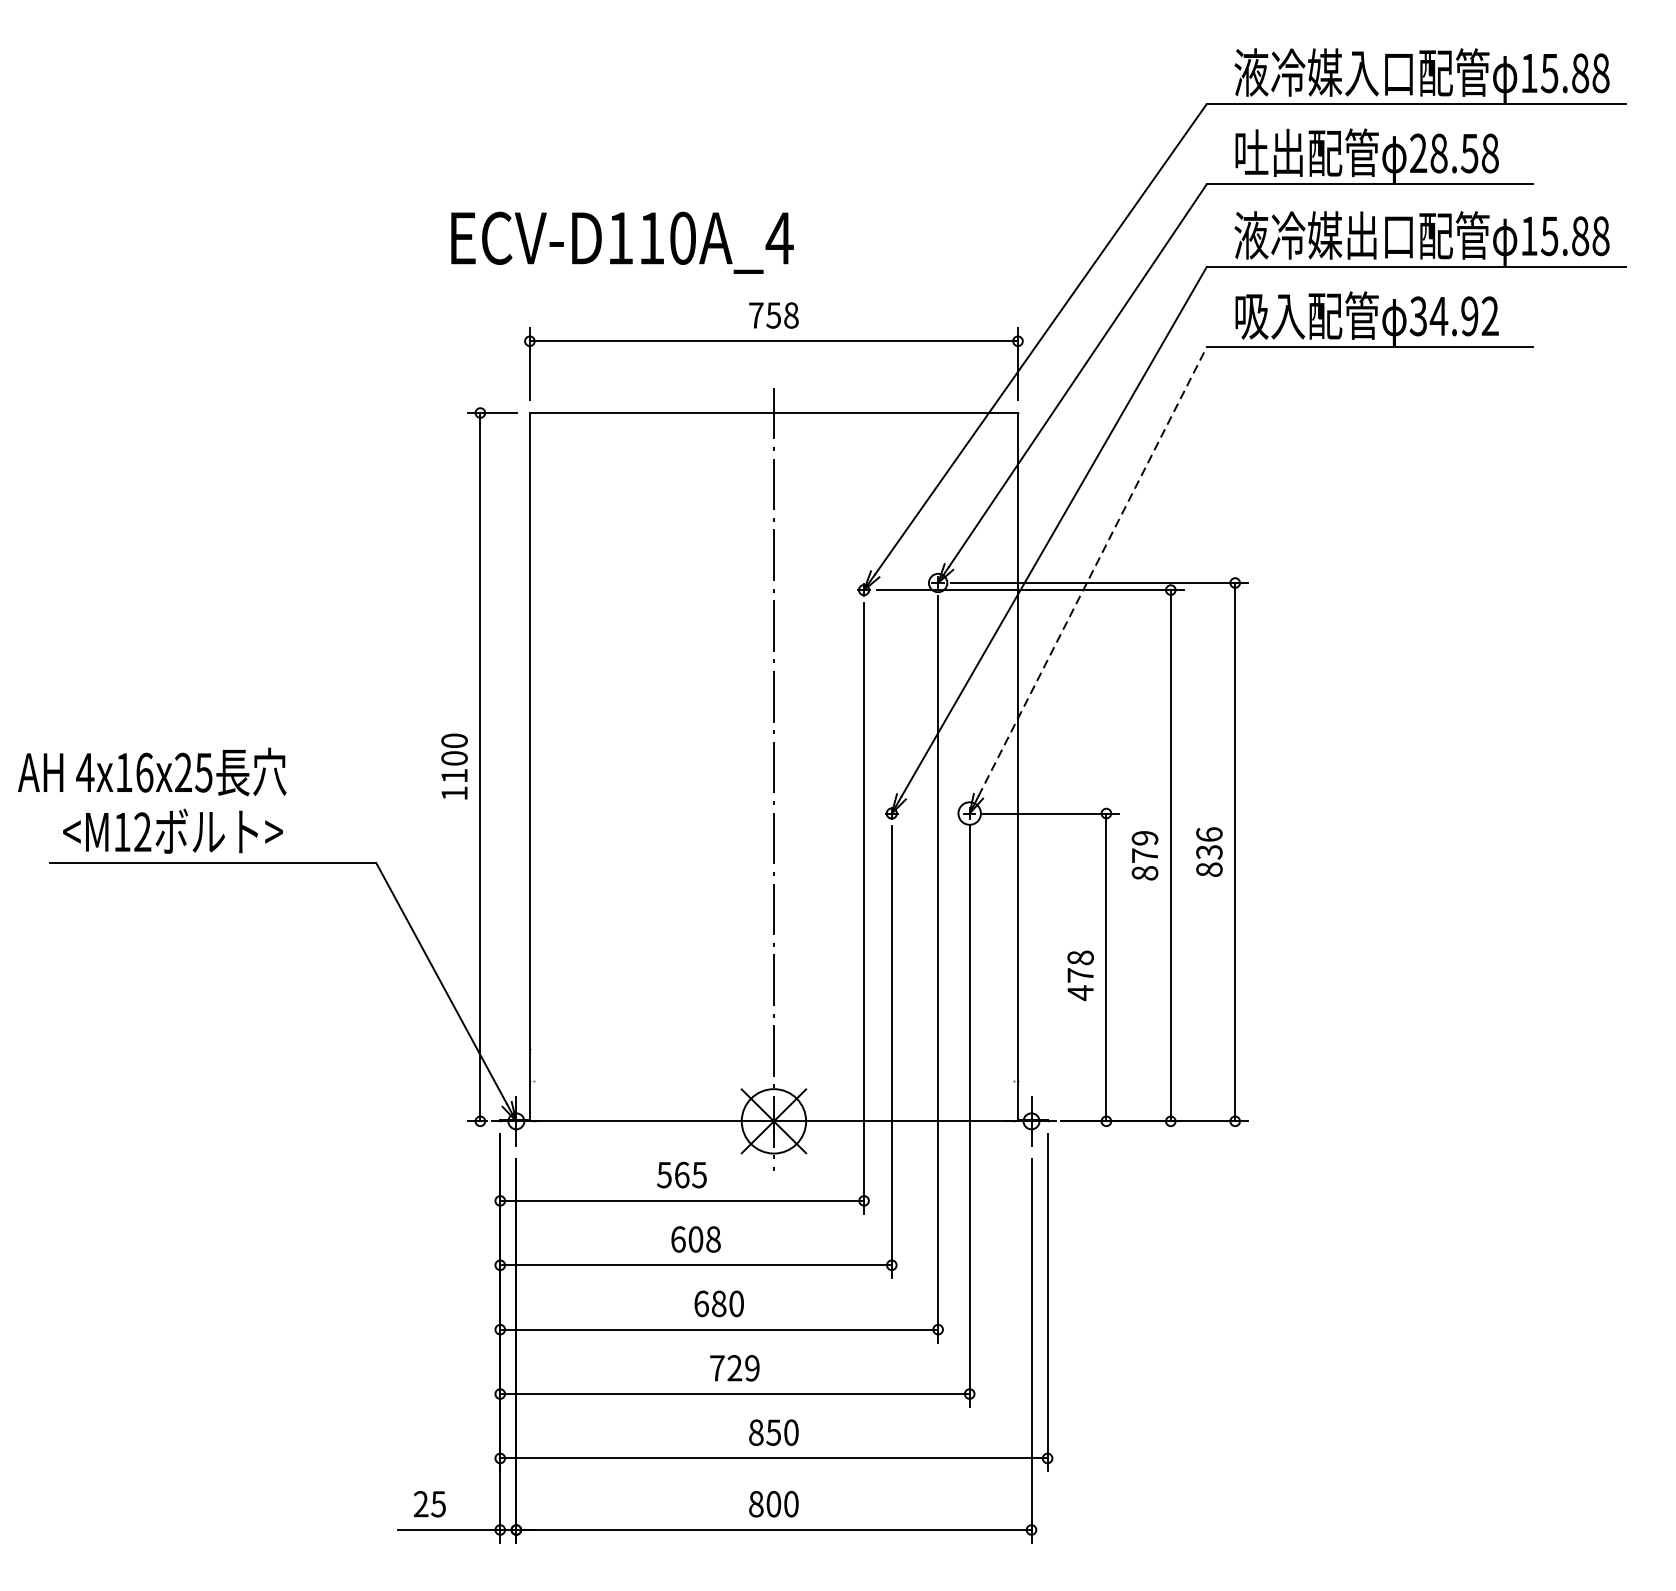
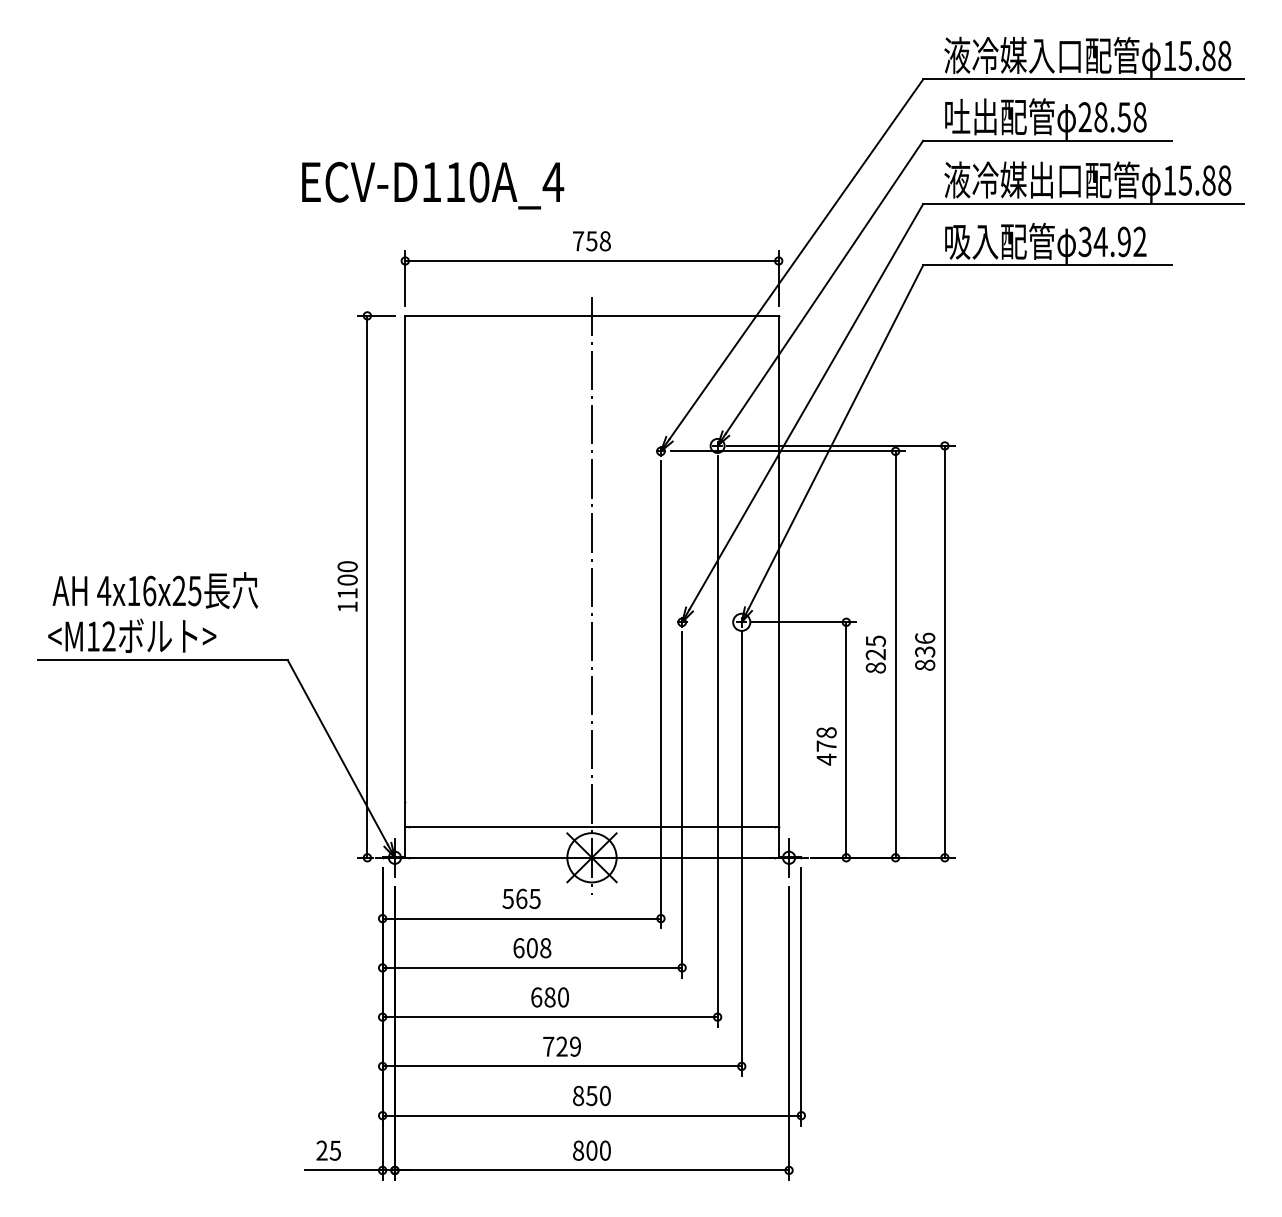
text: (622, 242) -> (433, 185), moved
line: (1092, 571) -> (835, 437), dashed -> solid
text: (152, 771) -> (155, 590), moved
text: (1144, 846) -> (875, 647), 879 -> 825
line: (773, 1080) -> (591, 826), added

